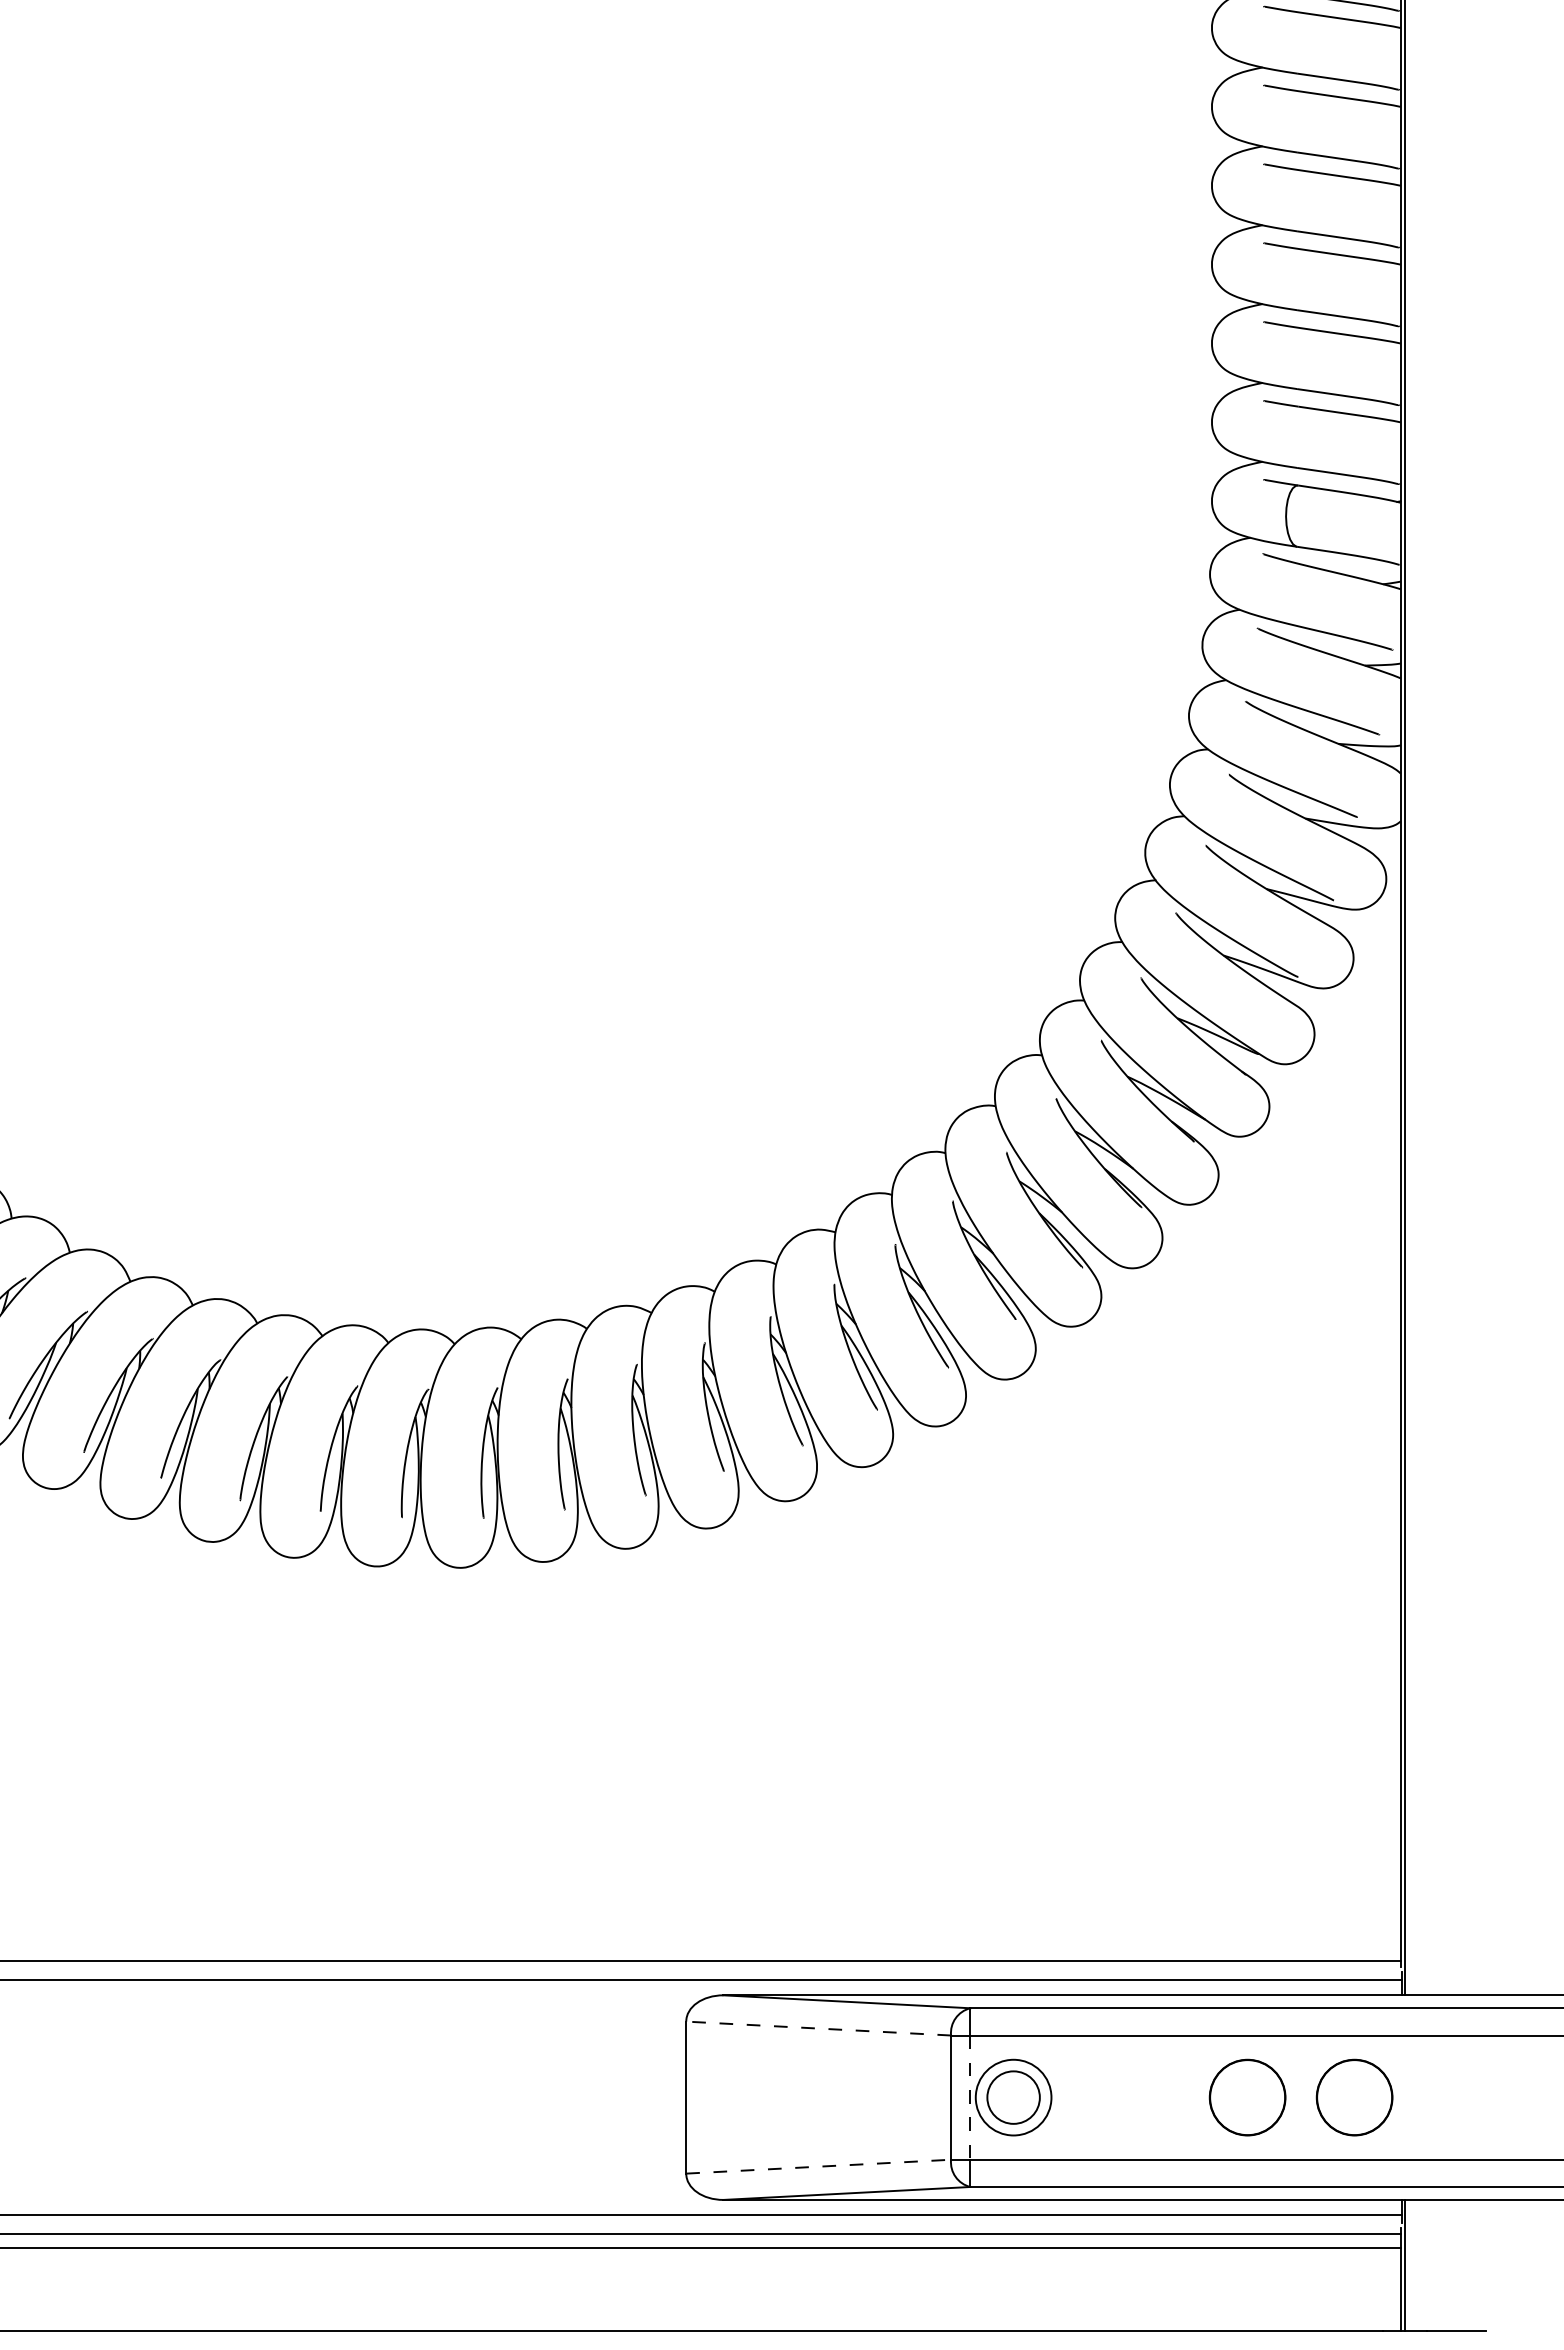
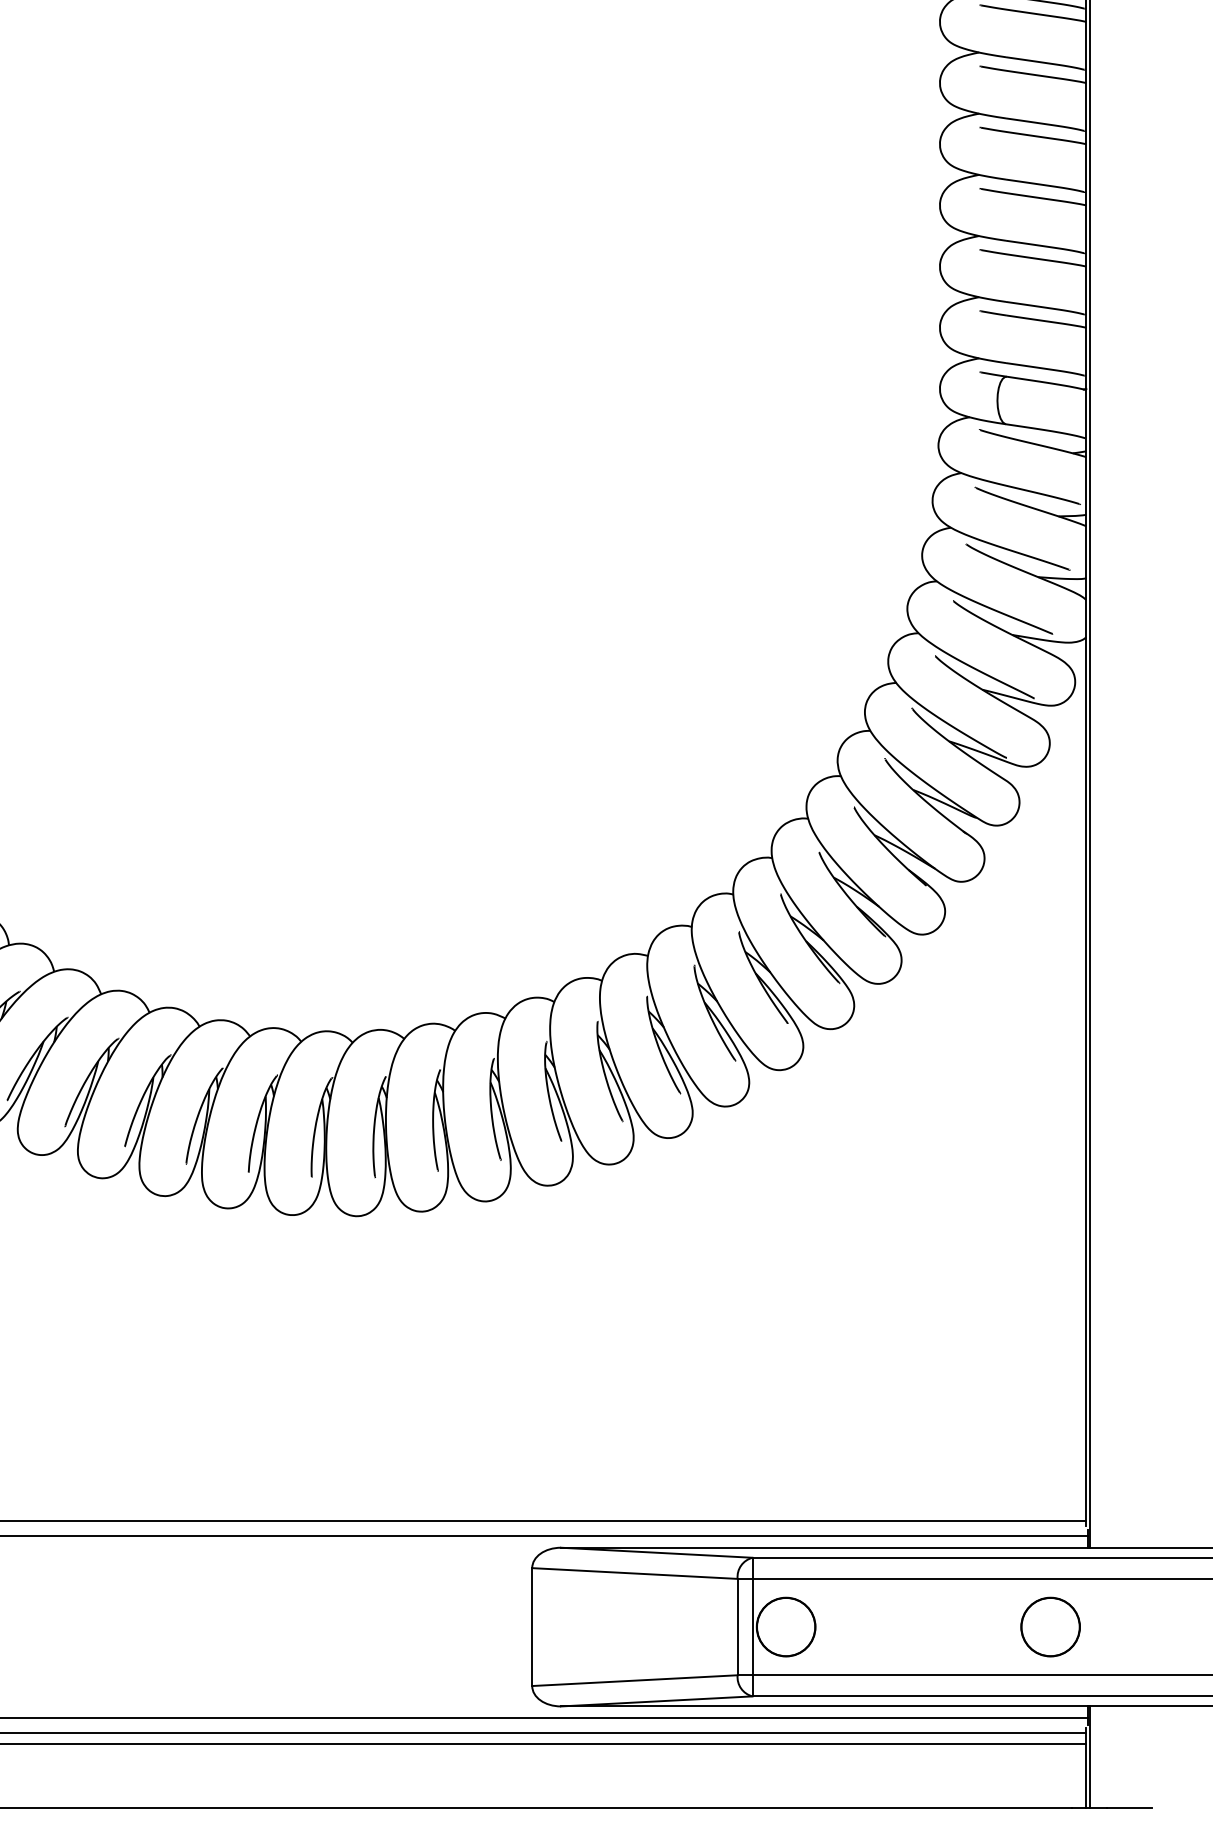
line: (818, 2028) -> (634, 1573), dashed -> solid
circle: (1013, 2097) -> (786, 1626), size x1.43
part: (1247, 2097) -> (967, 1626), removed
line: (970, 2098) -> (752, 1627), dashed -> solid
line: (818, 2166) -> (634, 1680), dashed -> solid

